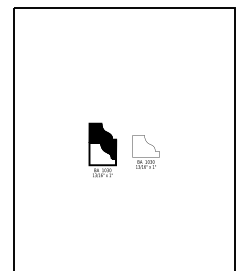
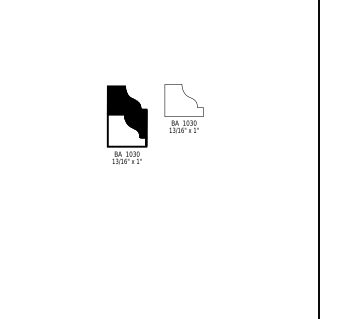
text: (145, 151) -> (183, 107), moved

